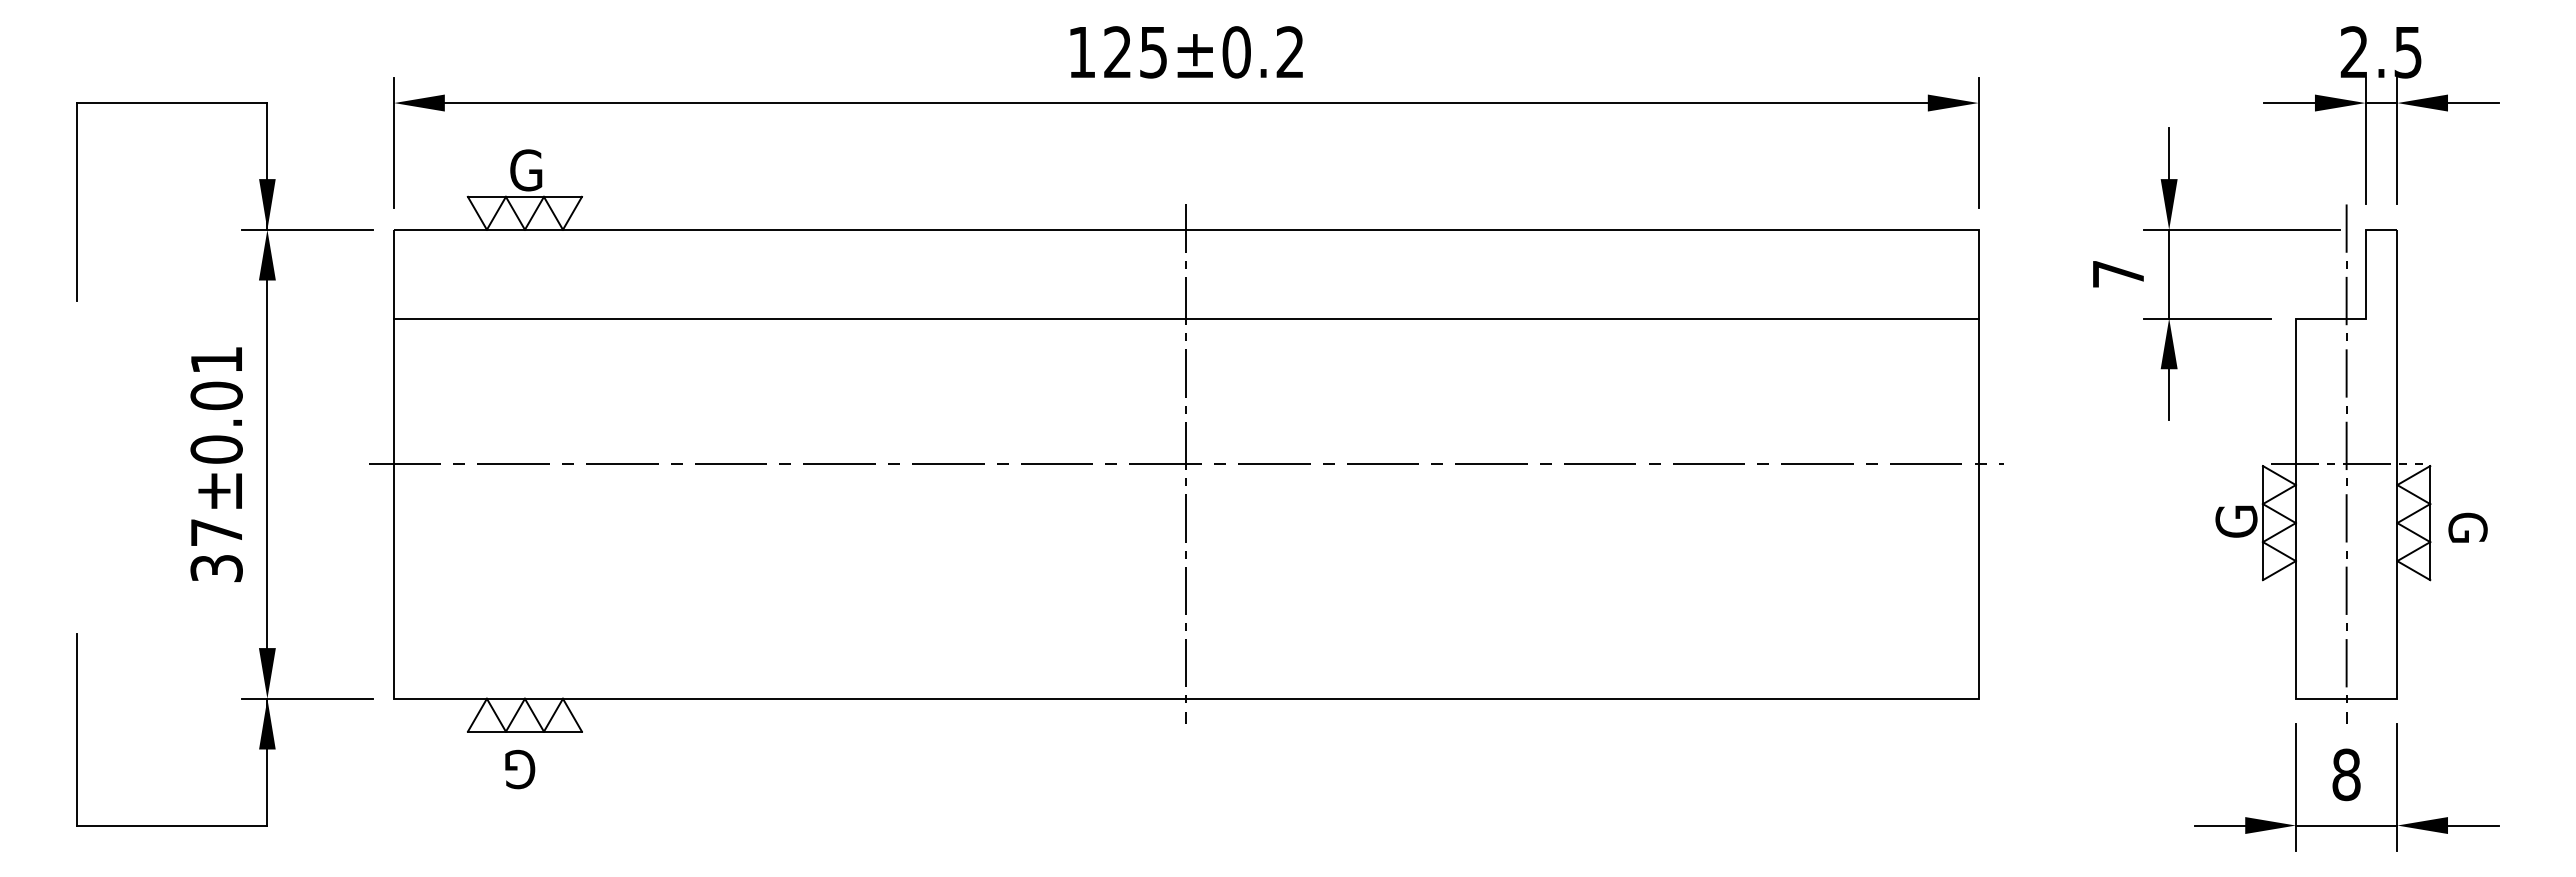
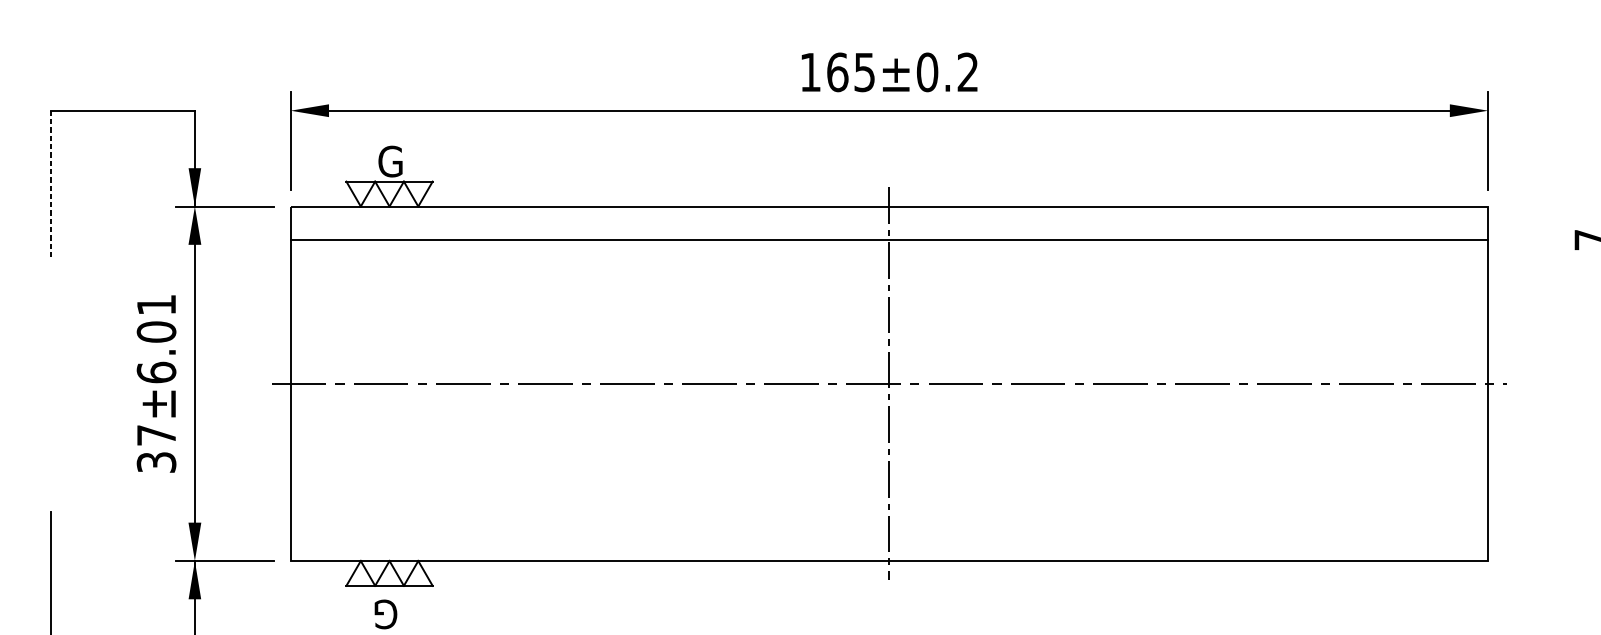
text: (1118, 52) -> (838, 72), 125±0.2 -> 165±0.2
line: (77, 201) -> (51, 185), solid -> dashed
line: (1186, 318) -> (889, 240), moved
text: (216, 449) -> (156, 372), 37±0.01 -> 37±6.01

